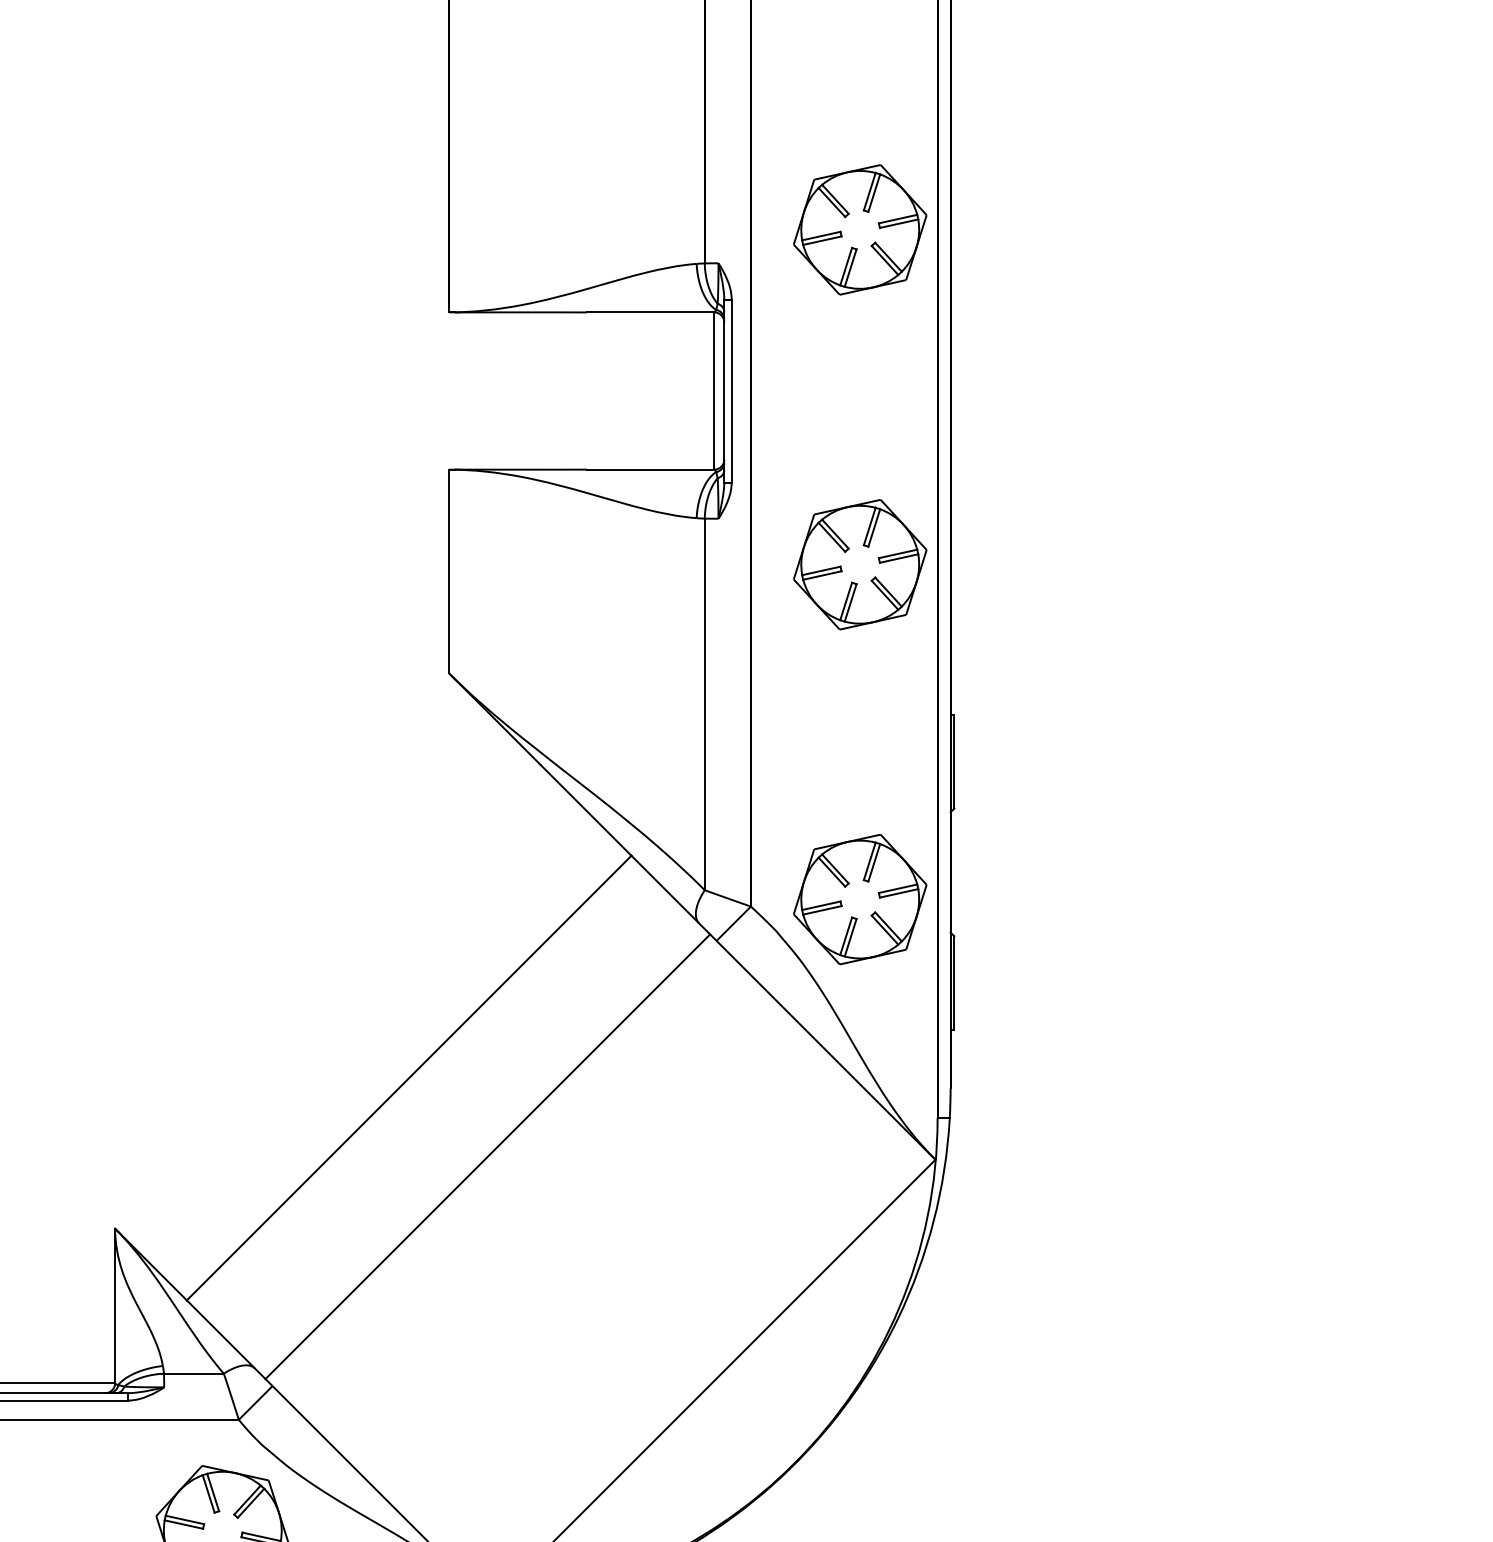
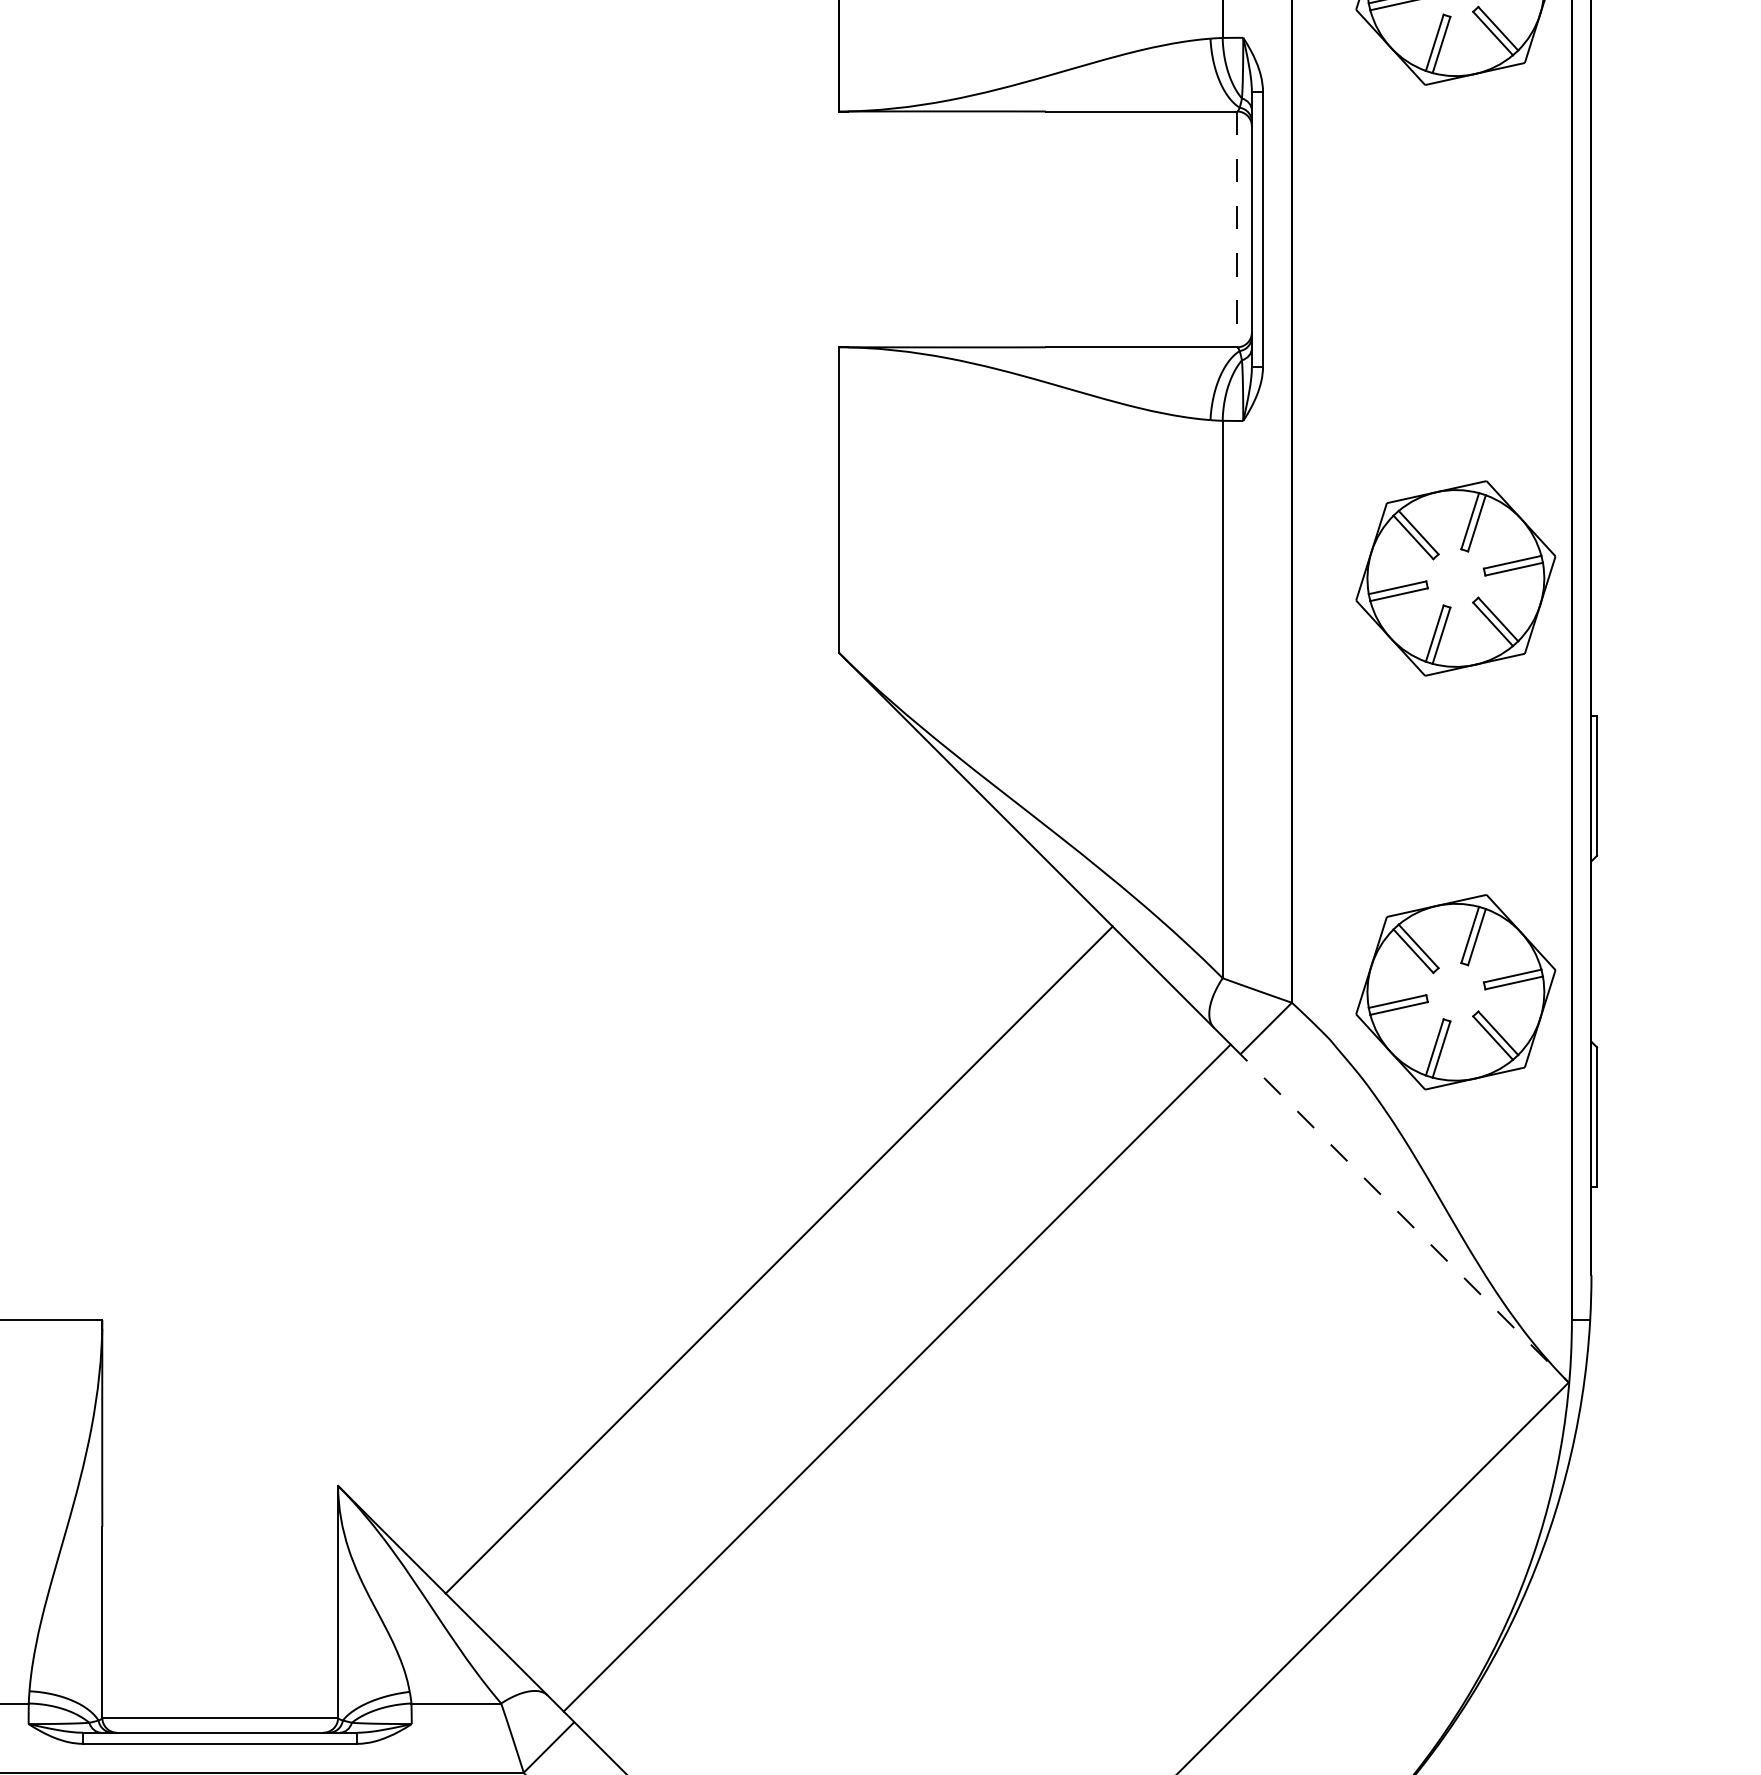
line: (714, 391) -> (1237, 230), solid -> dashed
part: (860, 564) -> (1456, 578), moved
line: (823, 1047) -> (1400, 1214), solid -> dashed

